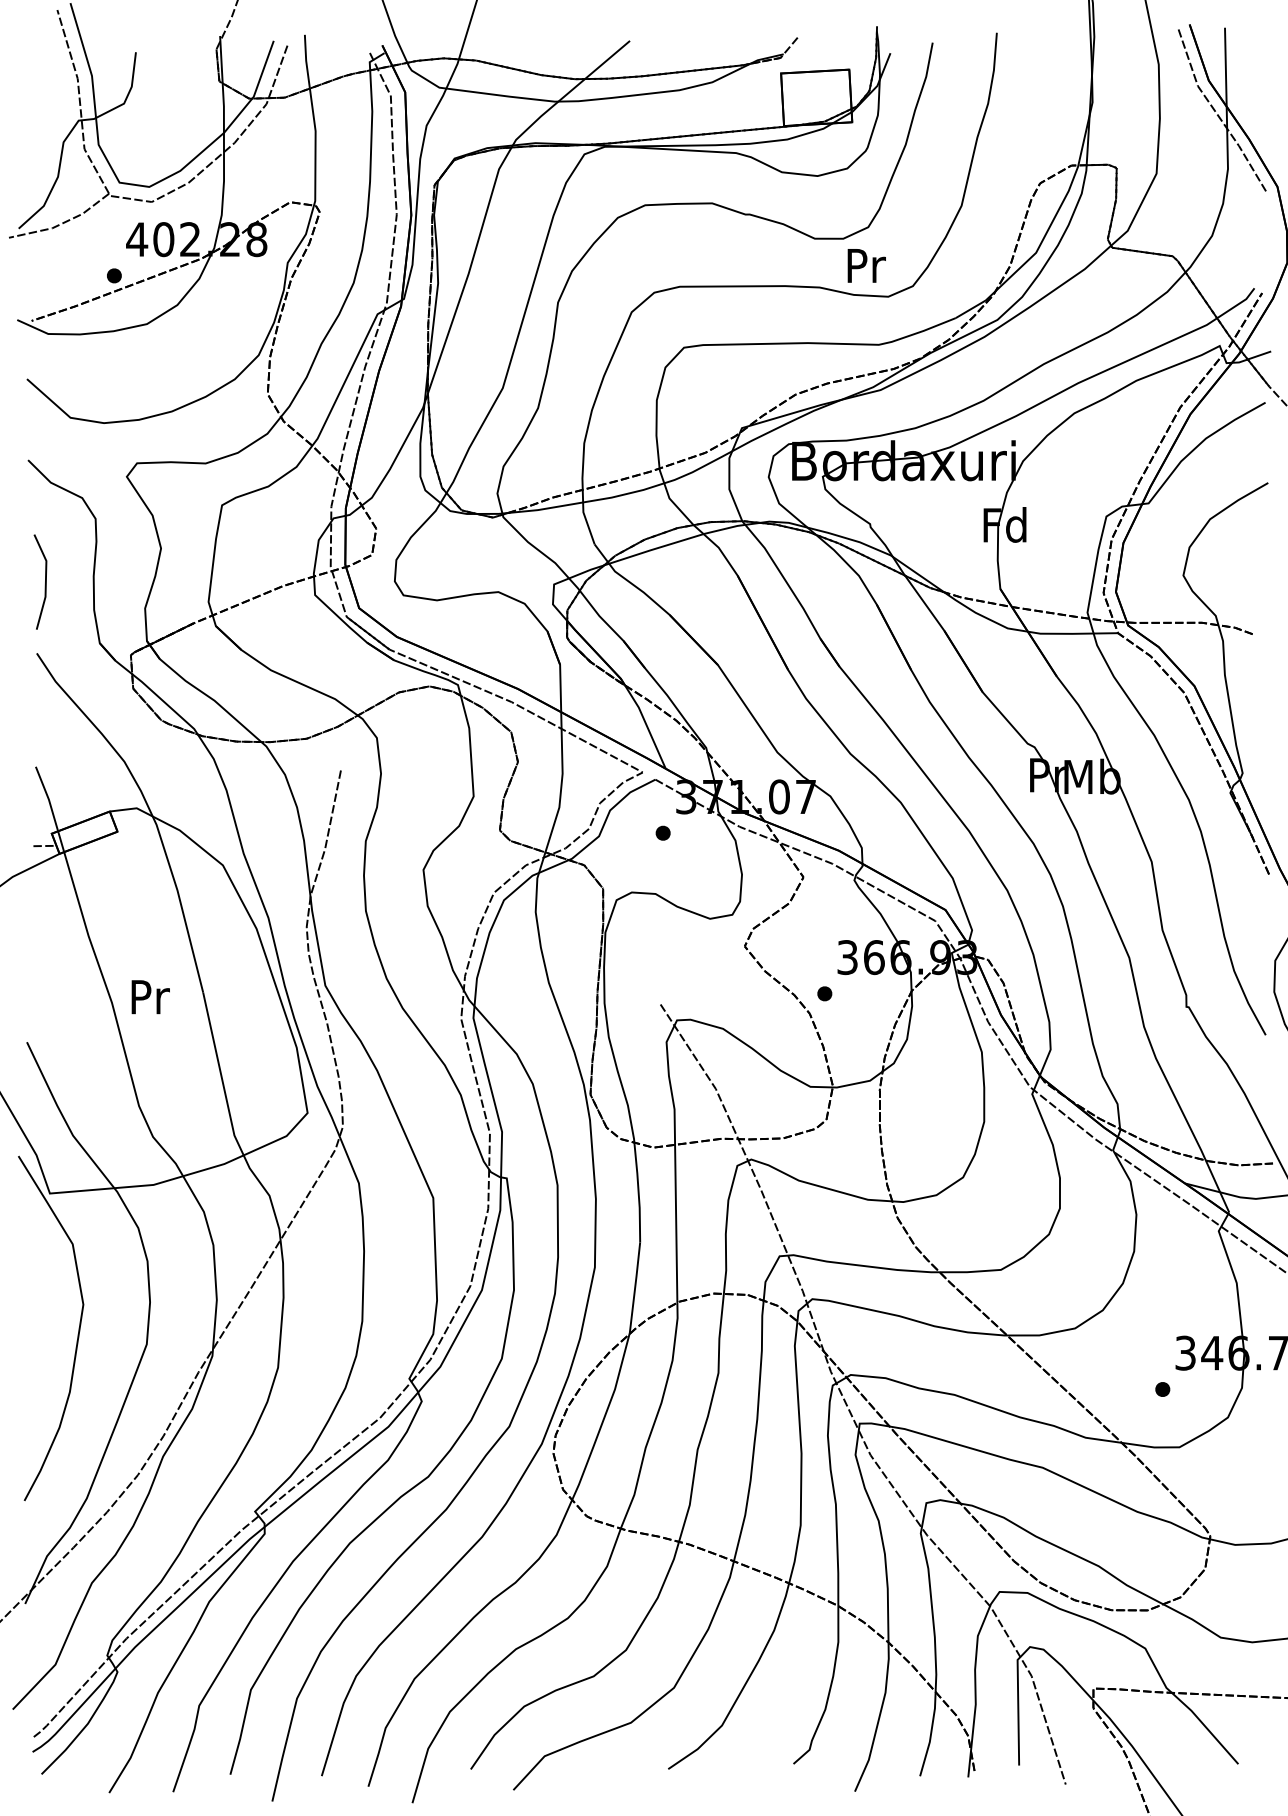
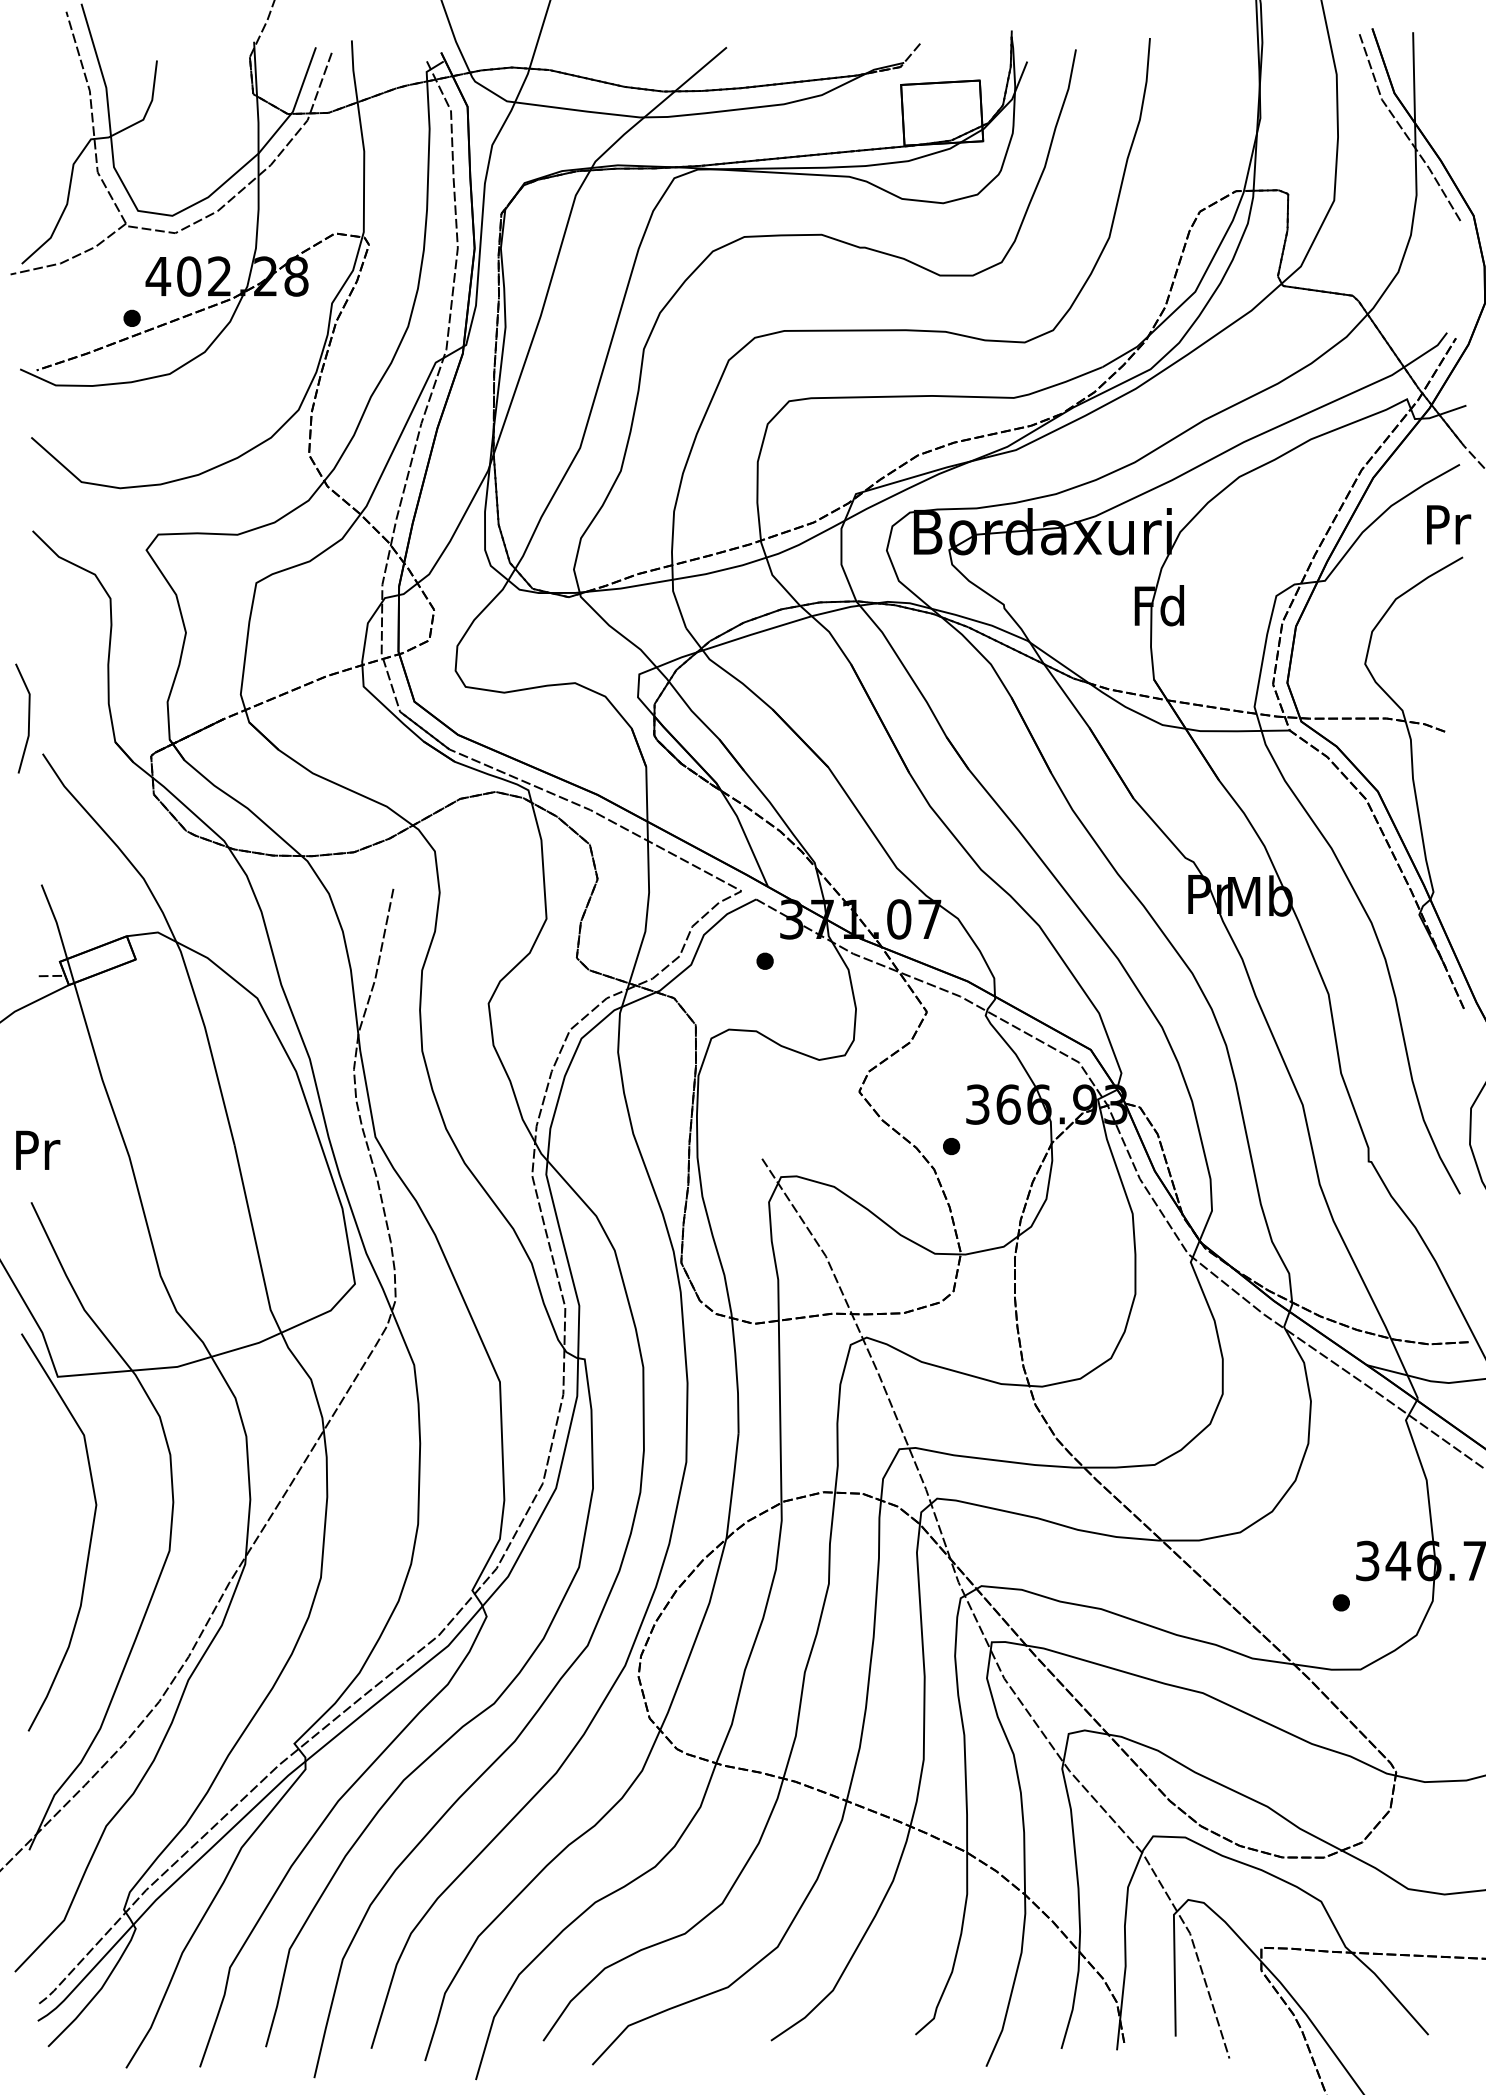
text: (867, 265) -> (1449, 524), moved
line: (45, 582) -> (28, 718), moved
text: (151, 996) -> (38, 1149), moved

